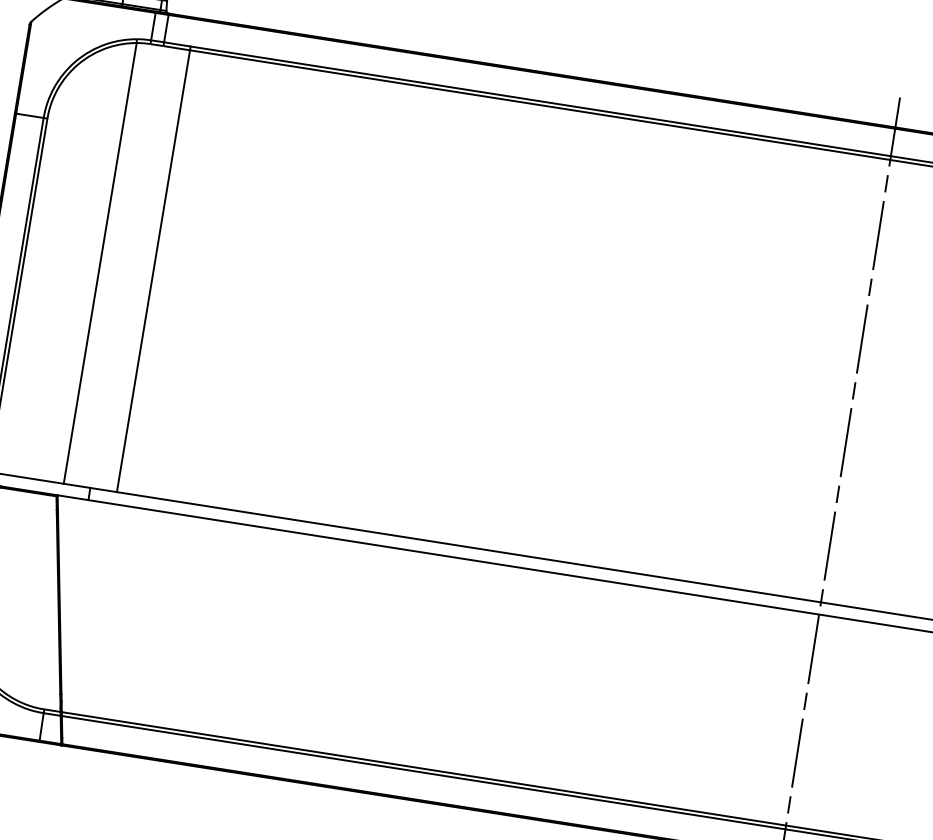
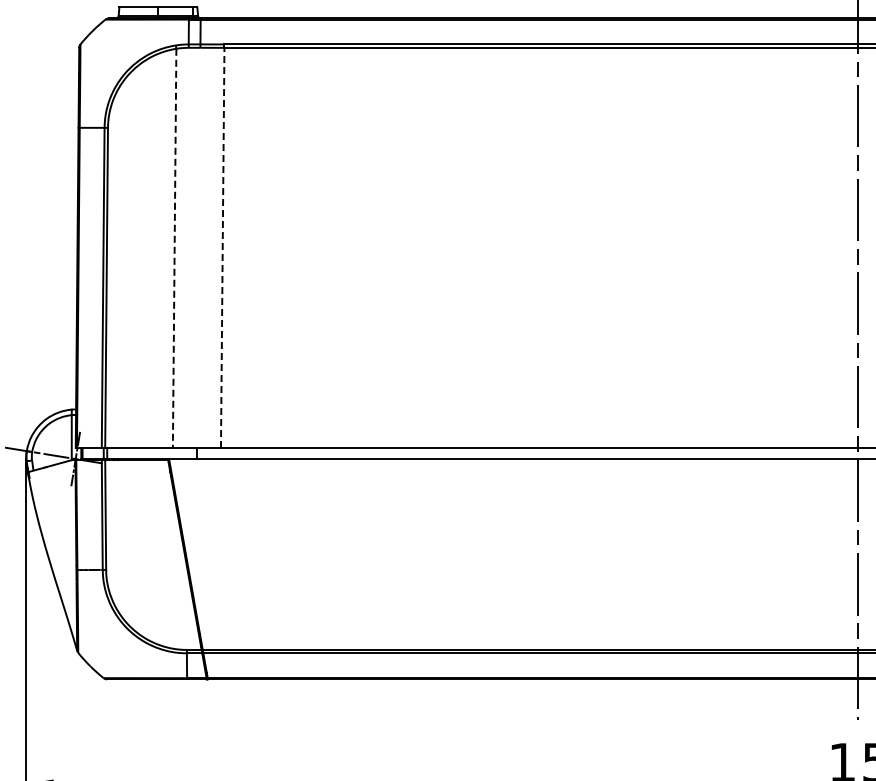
line: (100, 263) -> (174, 248), solid -> dashed
line: (153, 270) -> (222, 247), solid -> dashed

